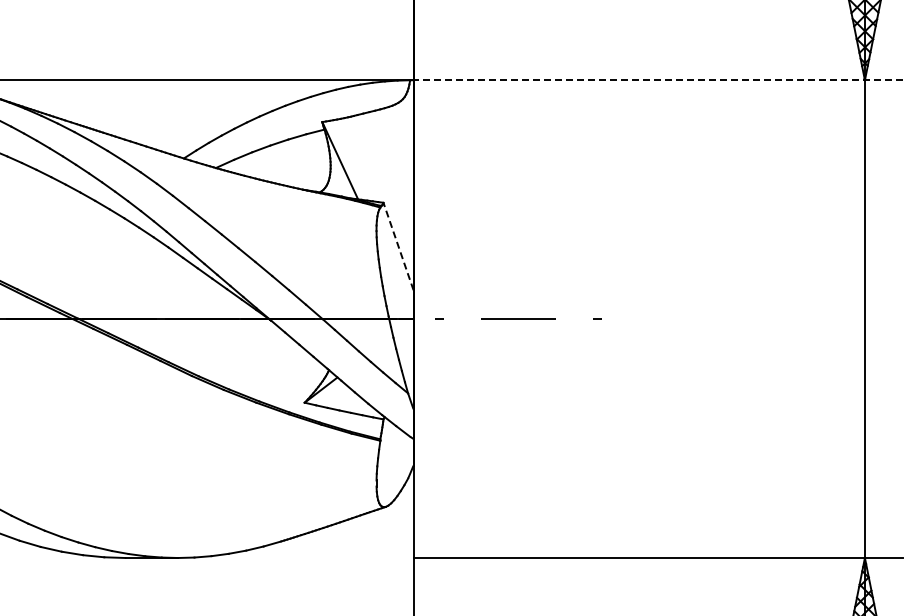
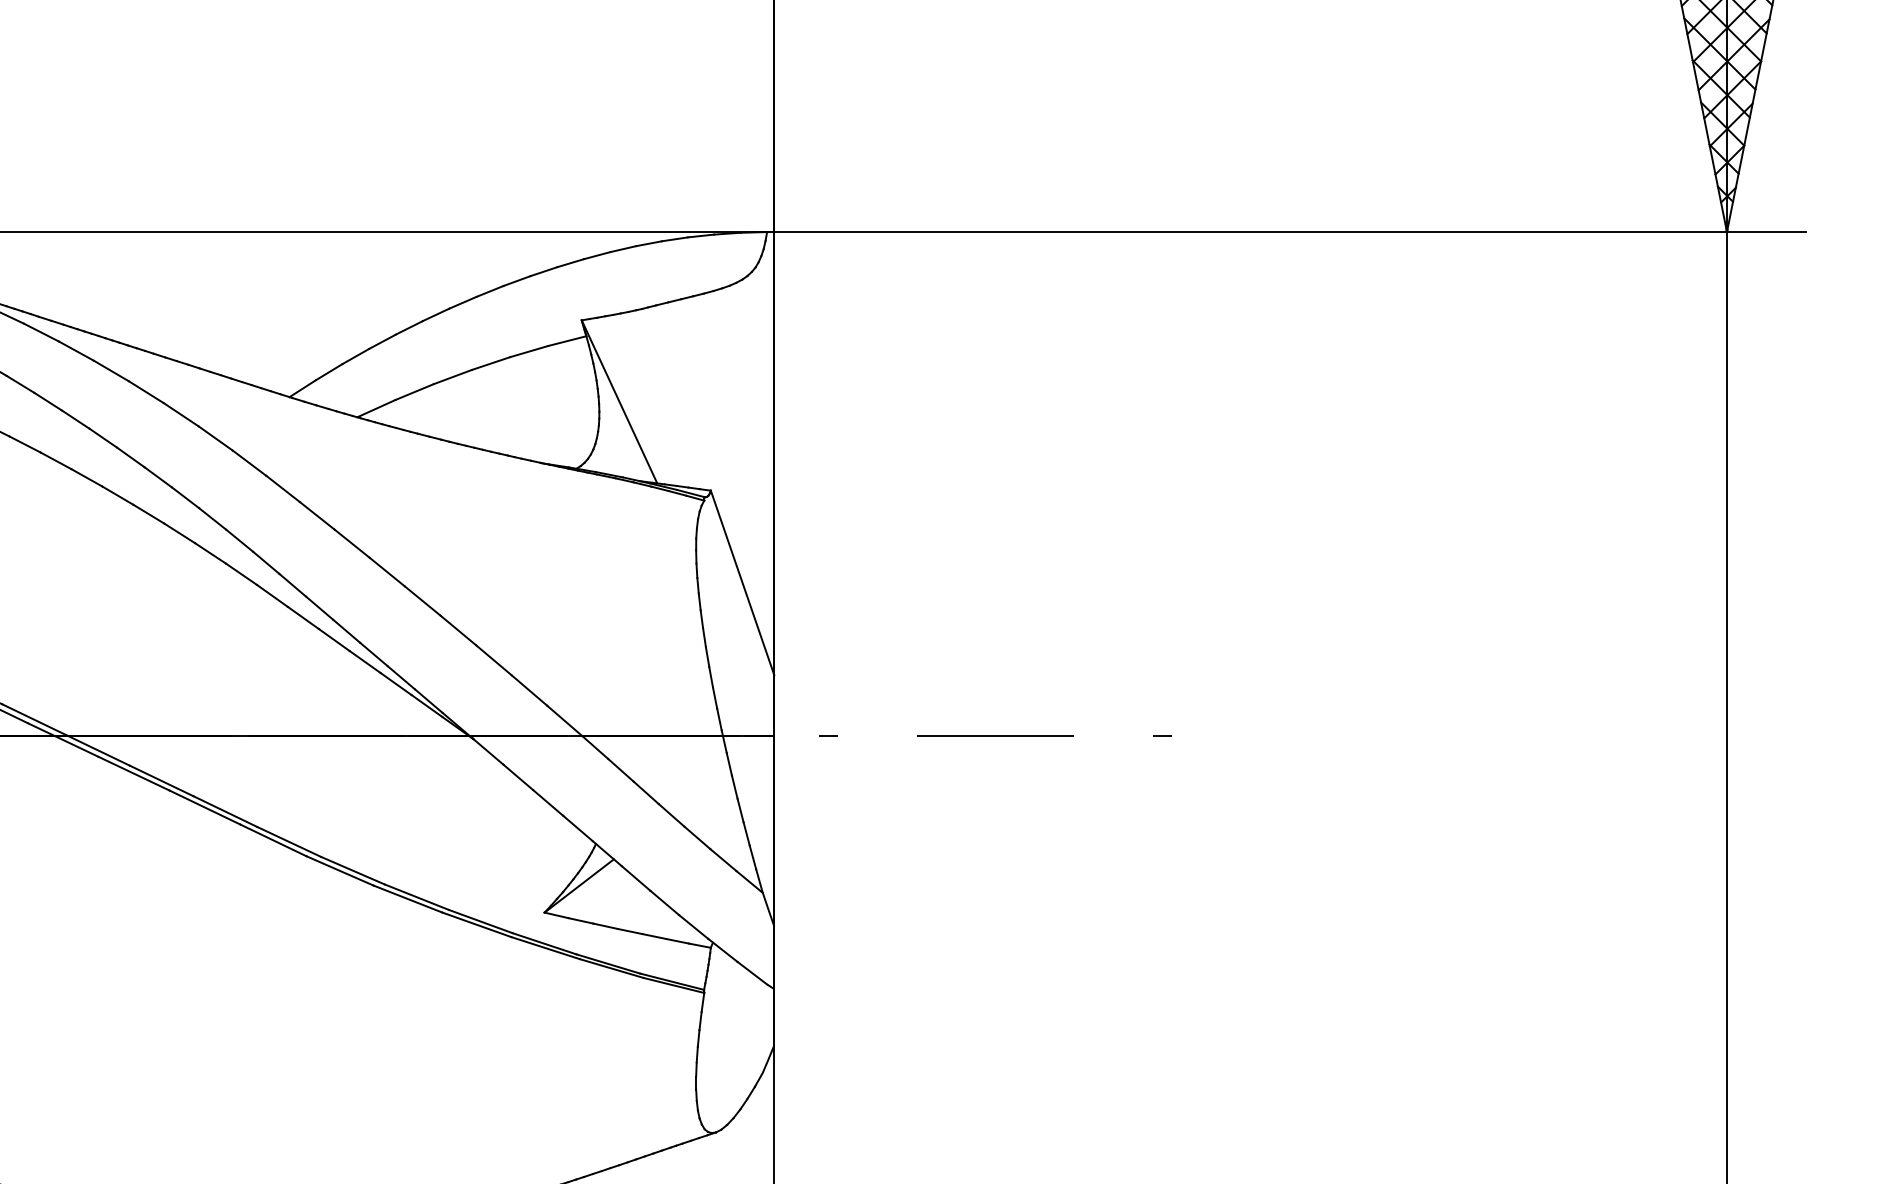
line: (658, 80) -> (1291, 232), dashed -> solid
line: (398, 246) -> (742, 582), dashed -> solid

